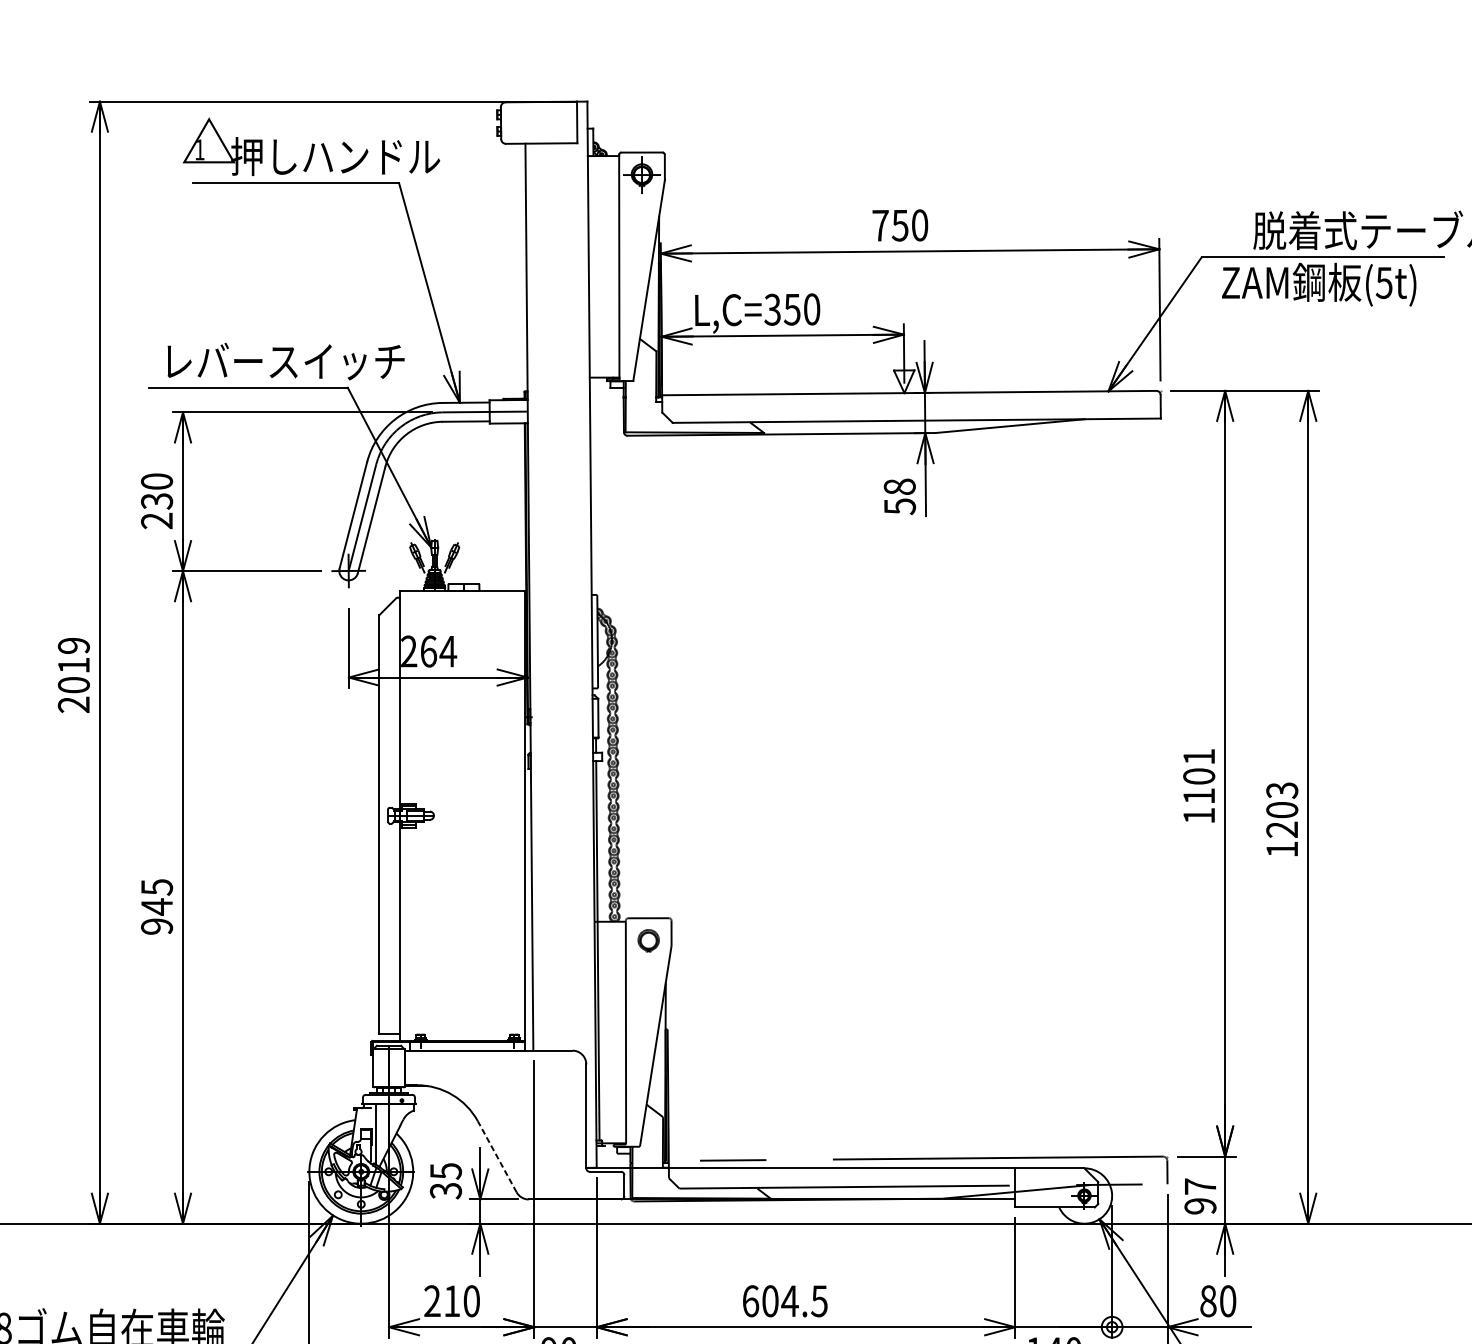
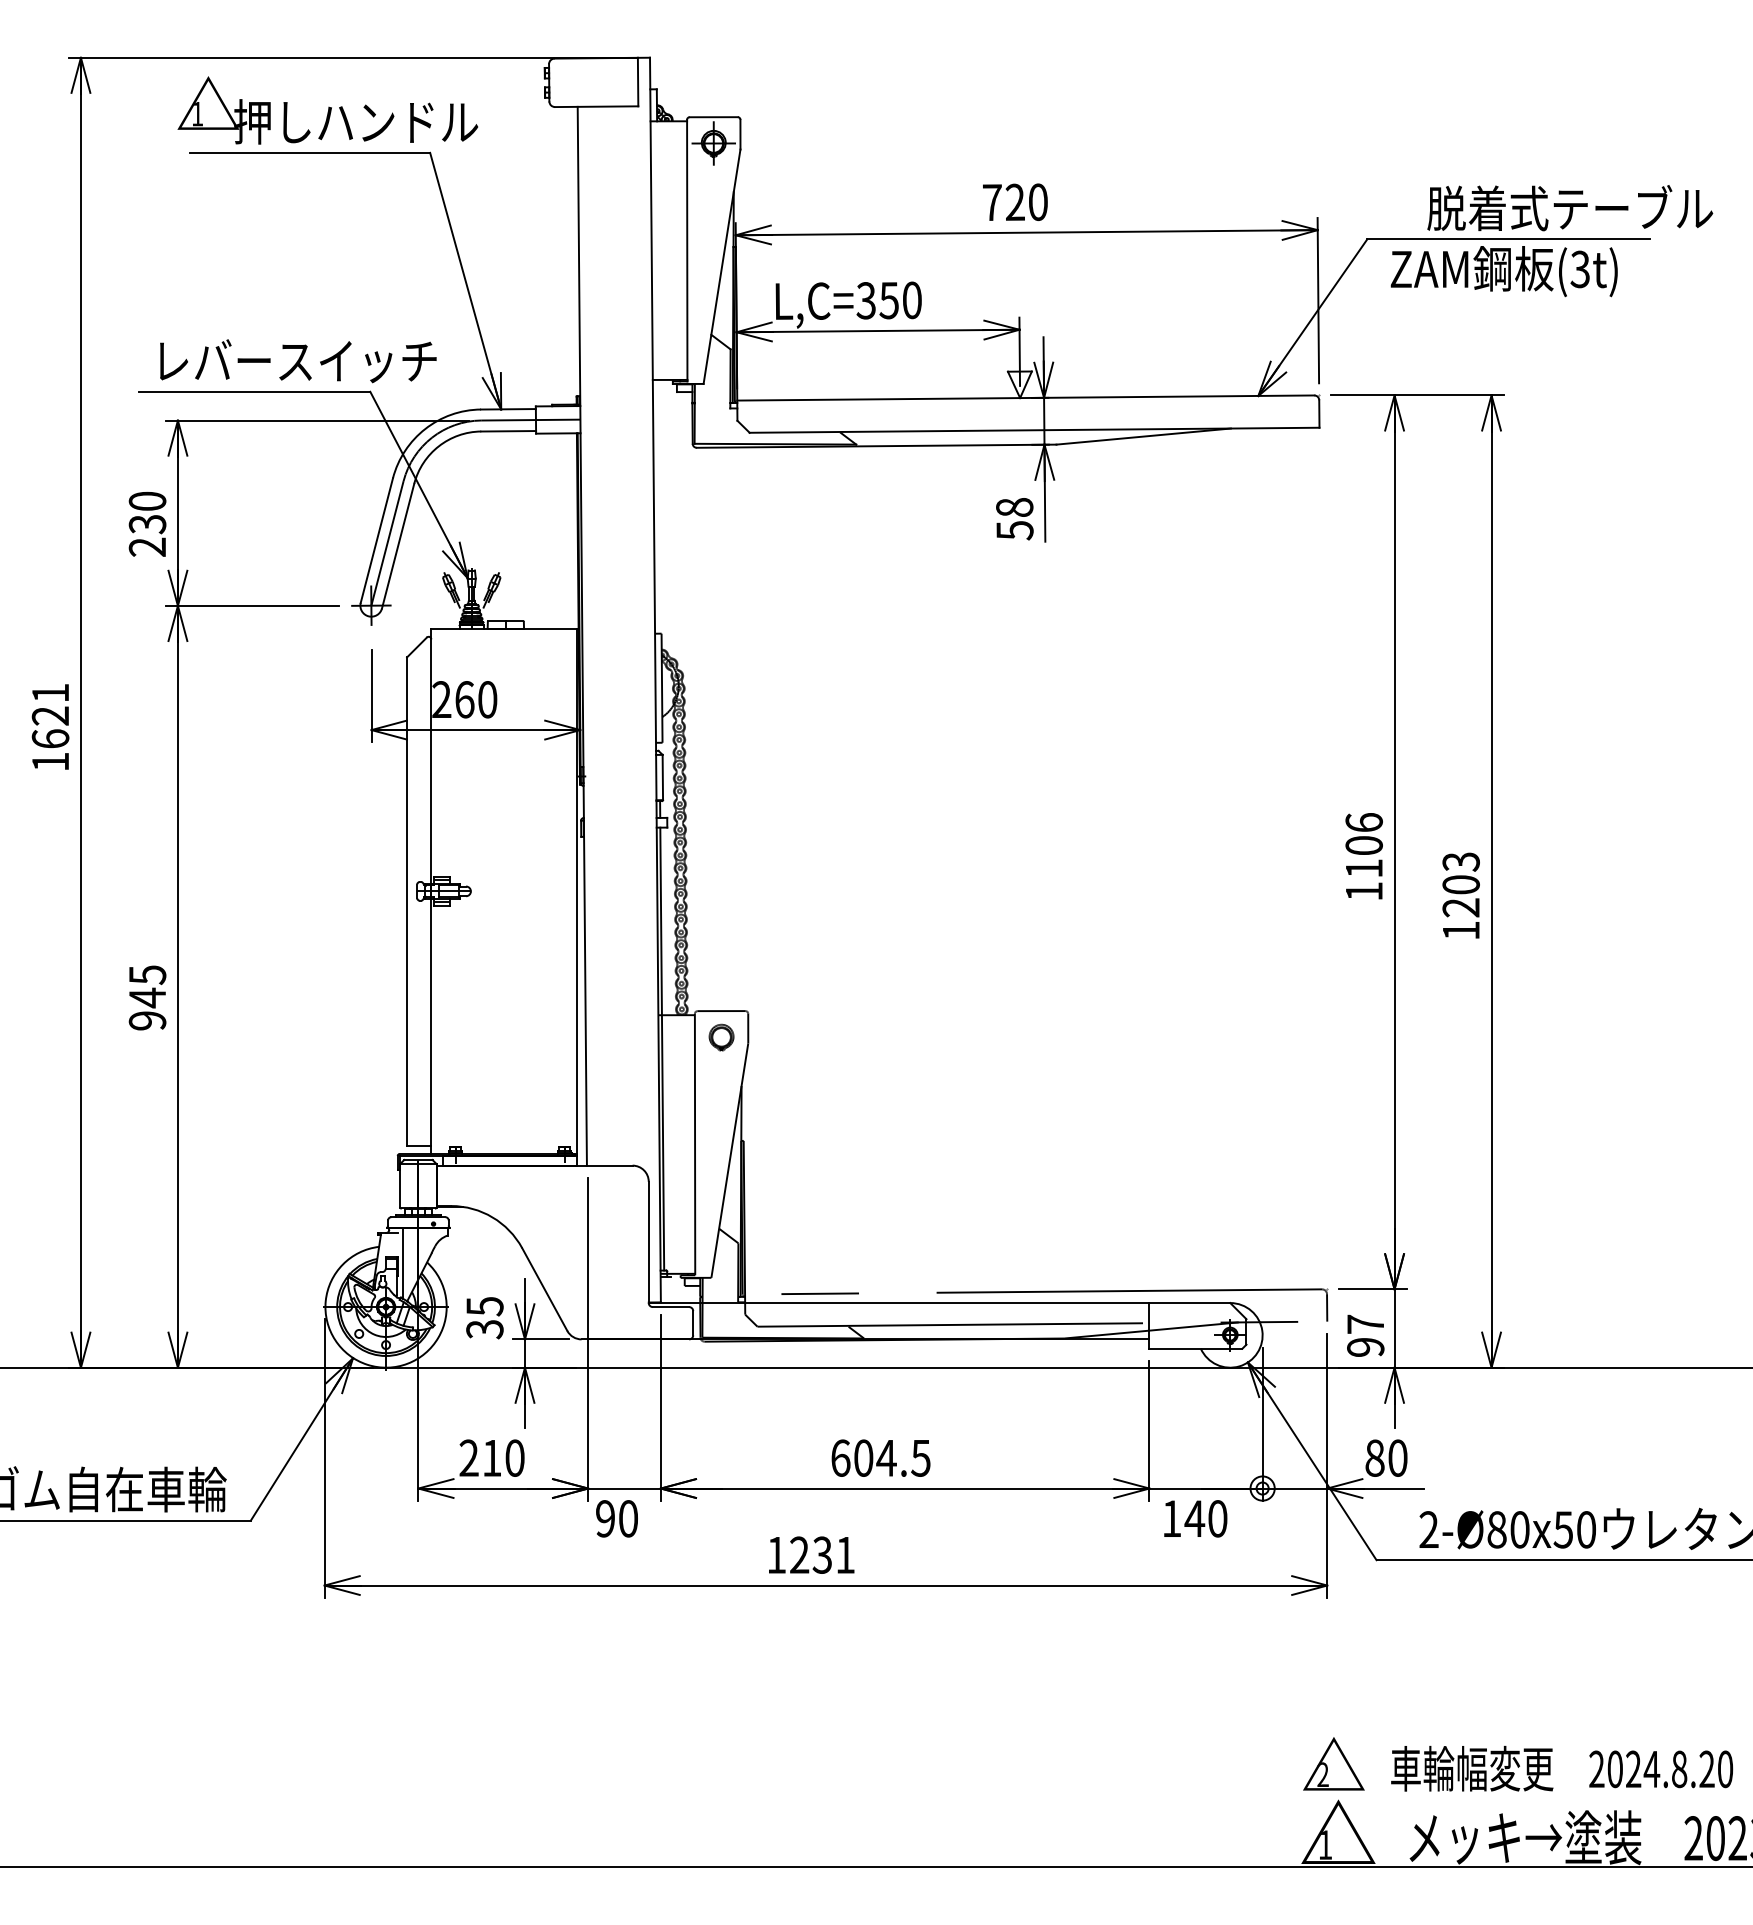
text: (899, 225) -> (1014, 202), 750 -> 720
text: (1383, 282) -> (1579, 268), (5t) -> (3t)
text: (448, 651) -> (487, 699), 264 -> 260
text: (73, 675) -> (50, 727), 2019 -> 1621
text: (1198, 756) -> (1363, 822), 1101 -> 1106
line: (497, 1156) -> (544, 1289), dashed -> solid

